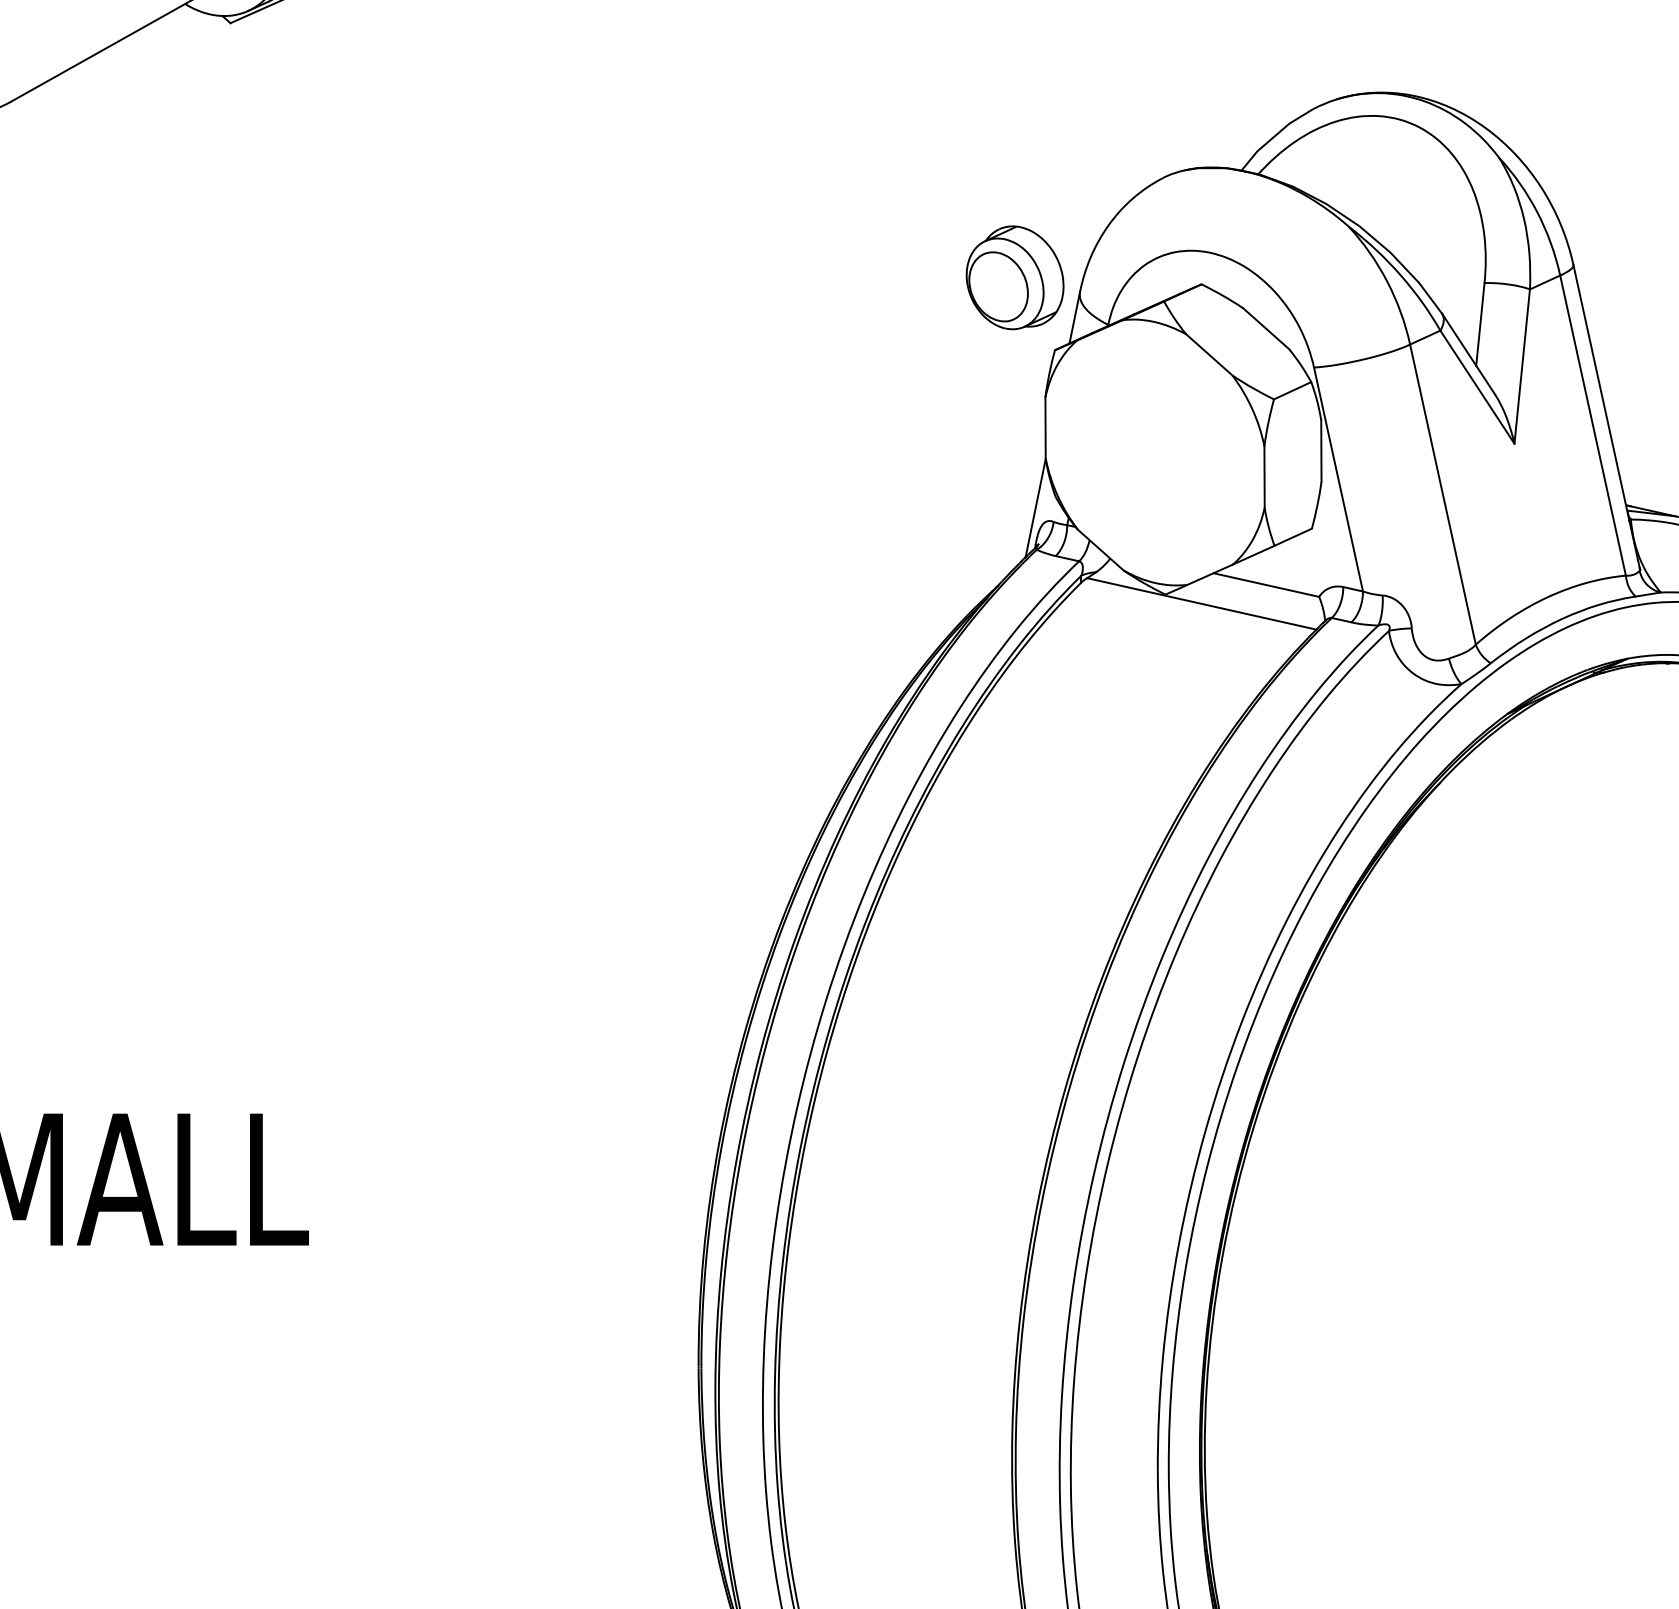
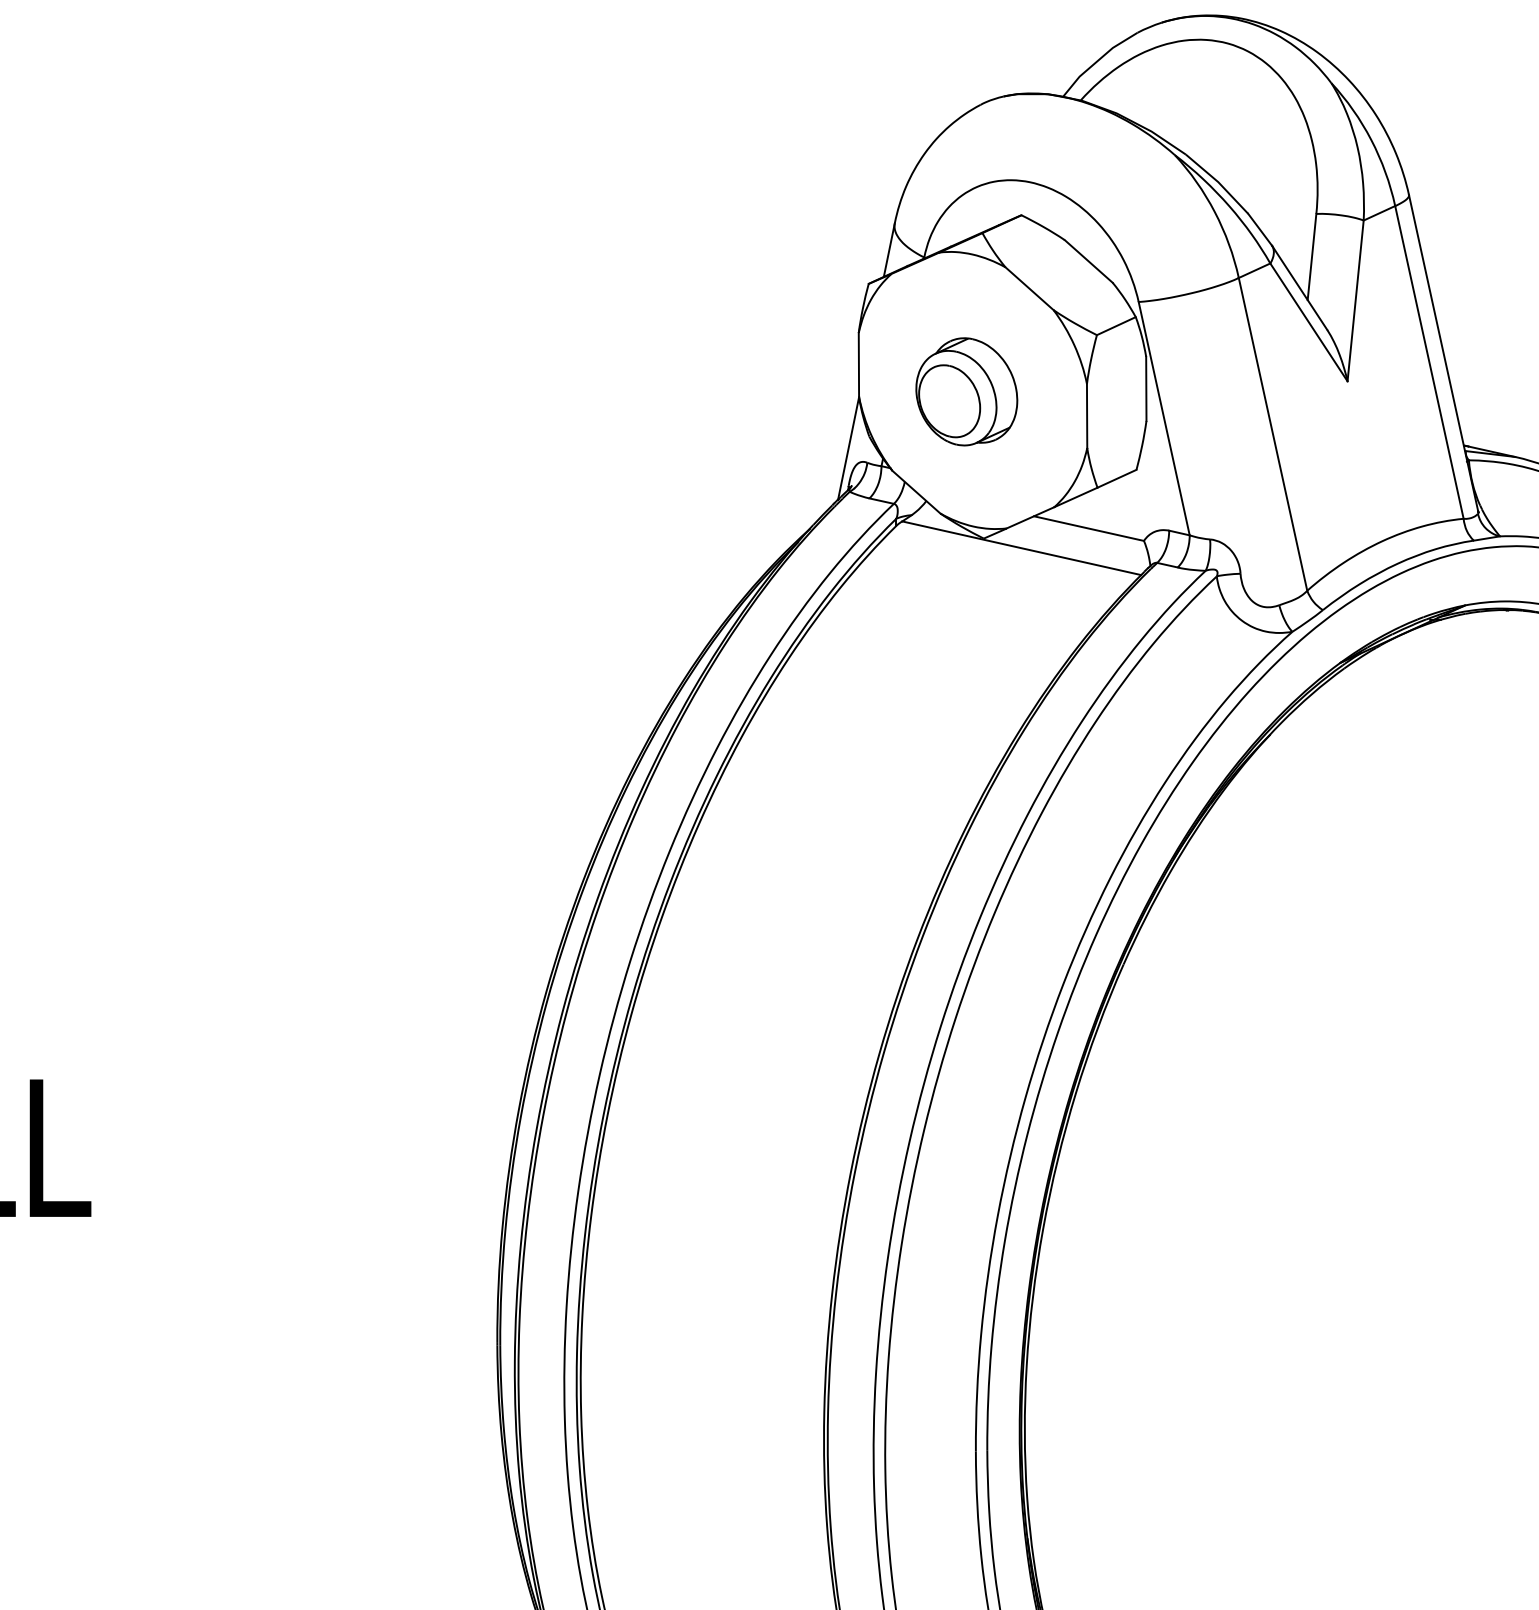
part: (1014, 277) -> (966, 391), moved

